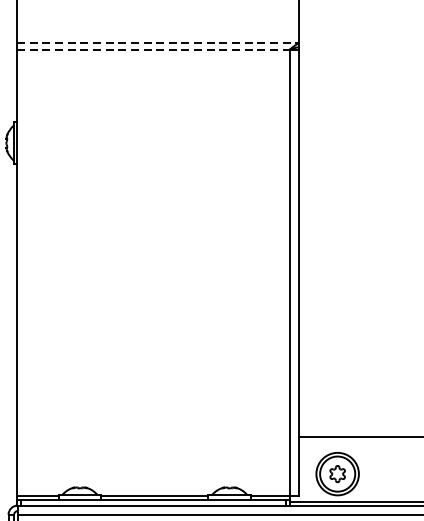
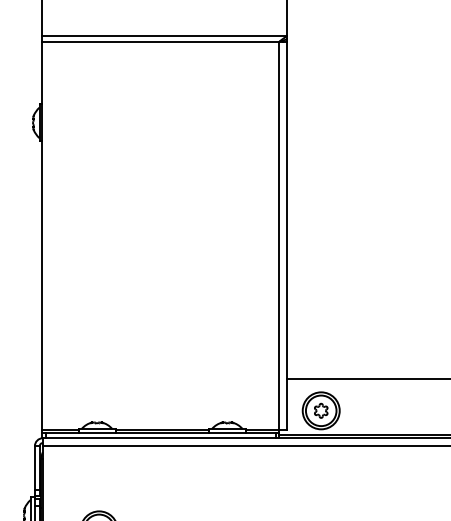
line: (157, 42) -> (164, 35), dashed -> solid
line: (152, 49) -> (160, 41), dashed -> solid

